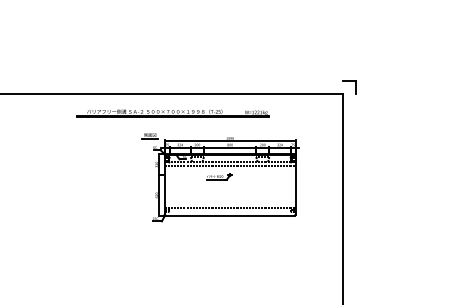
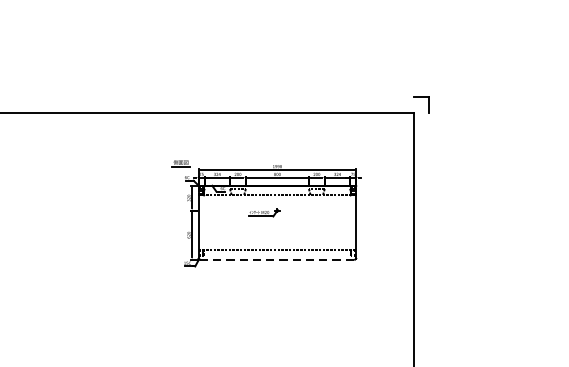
part: (172, 113) -> (208, 136), removed
line: (229, 166) -> (276, 200), removed
line: (230, 215) -> (277, 259), solid -> dashed

